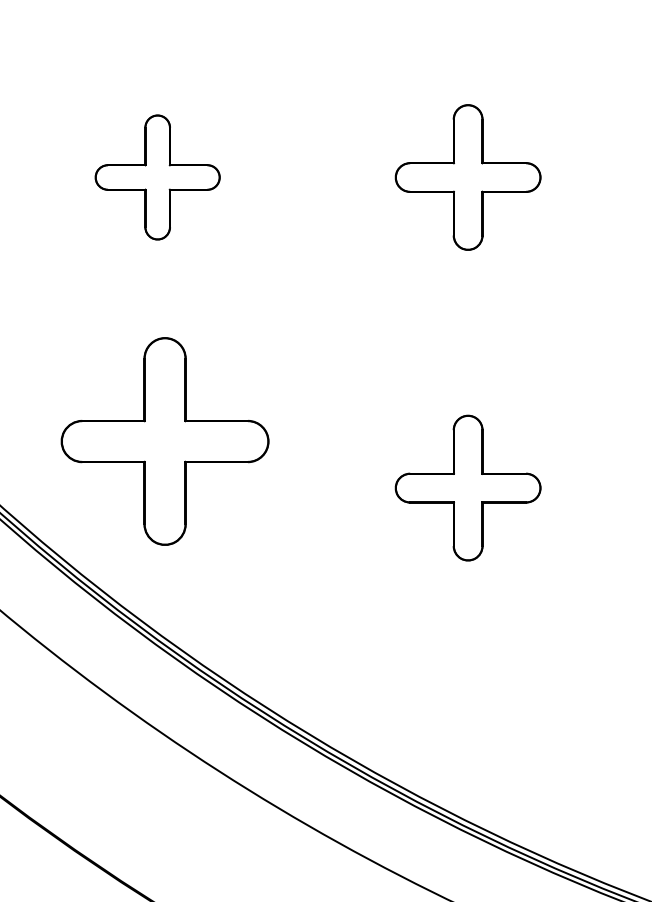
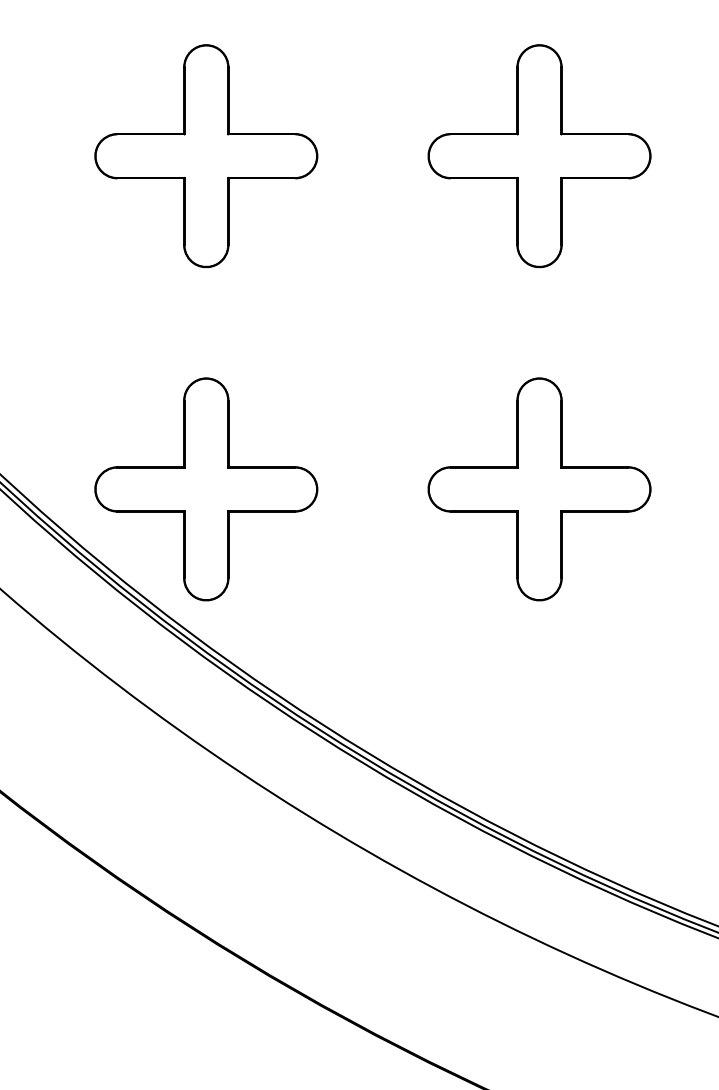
part: (157, 176) -> (206, 155), size x1.67
part: (468, 176) -> (539, 155), size x1.43
part: (165, 441) -> (206, 489), moved
part: (468, 488) -> (539, 489), size x1.43

